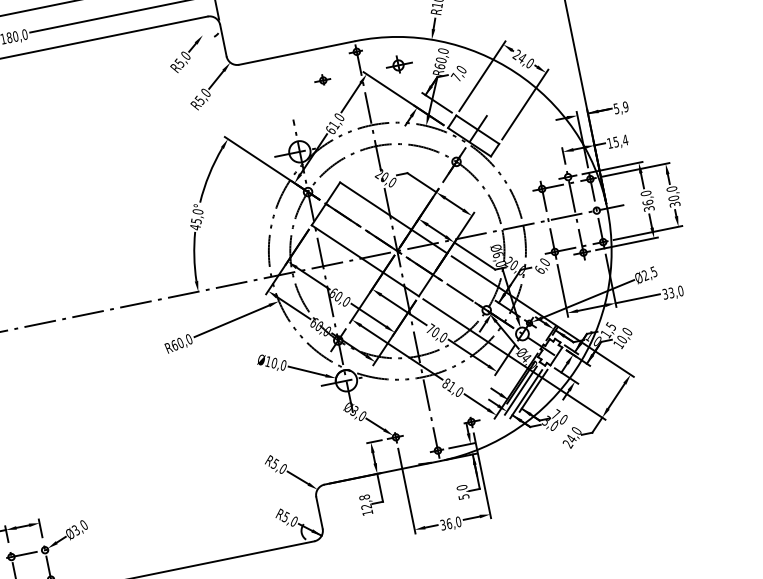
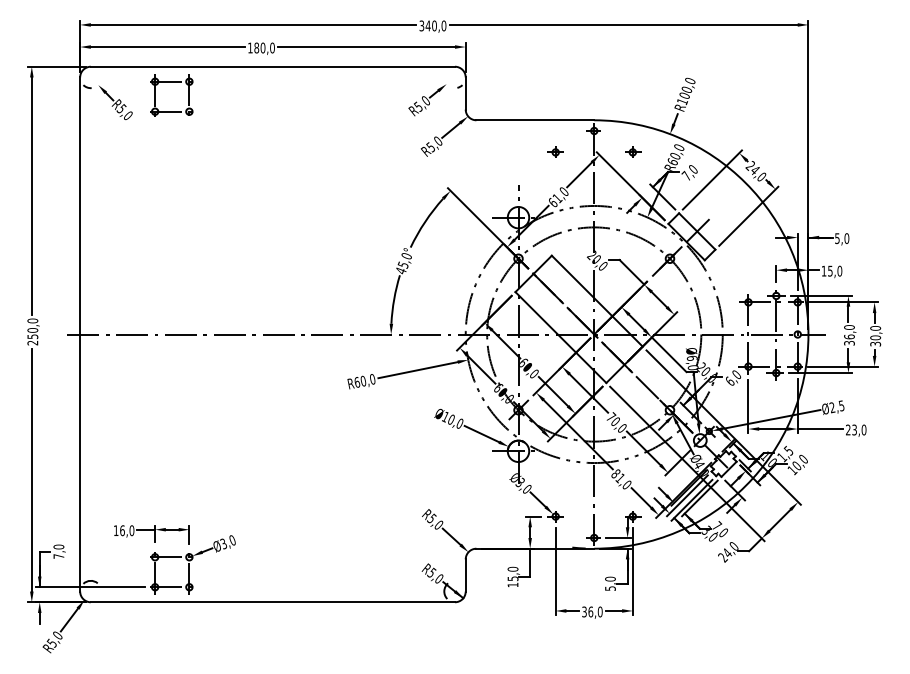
part: (399, 64) -> (633, 151), size x0.62
text: (625, 106) -> (846, 238), 5,9 -> 5,0
text: (624, 139) -> (839, 270), 15,4 -> 15,0
text: (665, 294) -> (848, 430), 33,0 -> 23,0
text: (364, 501) -> (512, 573), 12,8 -> 15,0

